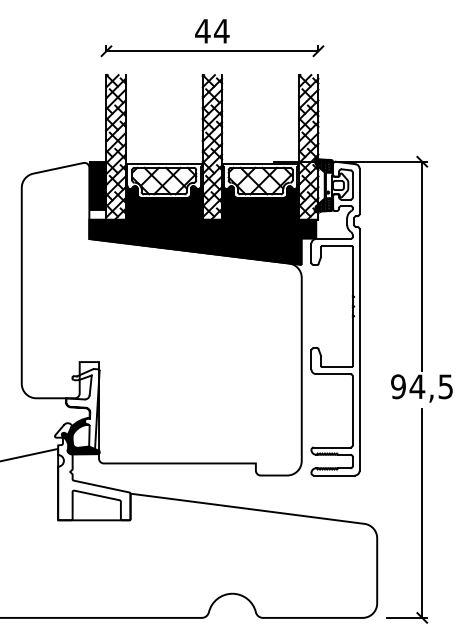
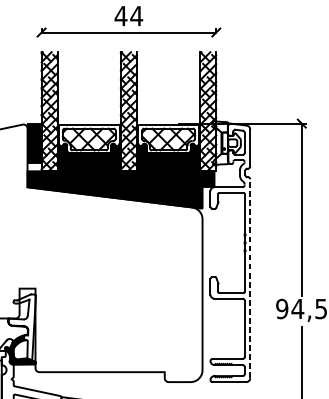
hatch: (323, 185) -> (220, 143), removed
line: (359, 350) -> (250, 279), solid -> dashed

